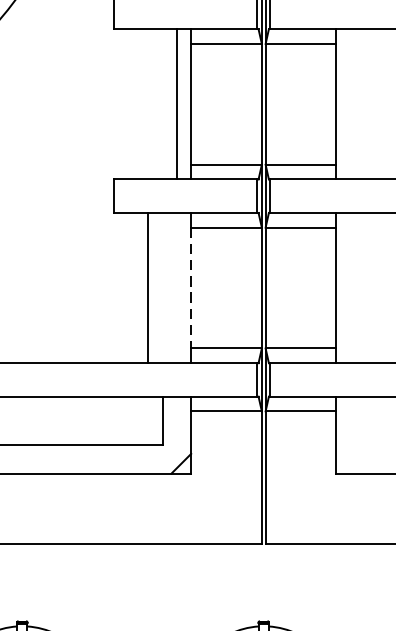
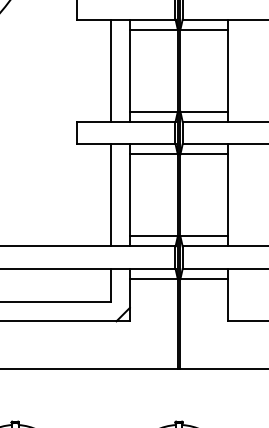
line: (177, 104) -> (110, 70), moved
line: (147, 288) -> (110, 195), moved
line: (190, 288) -> (129, 195), dashed -> solid

